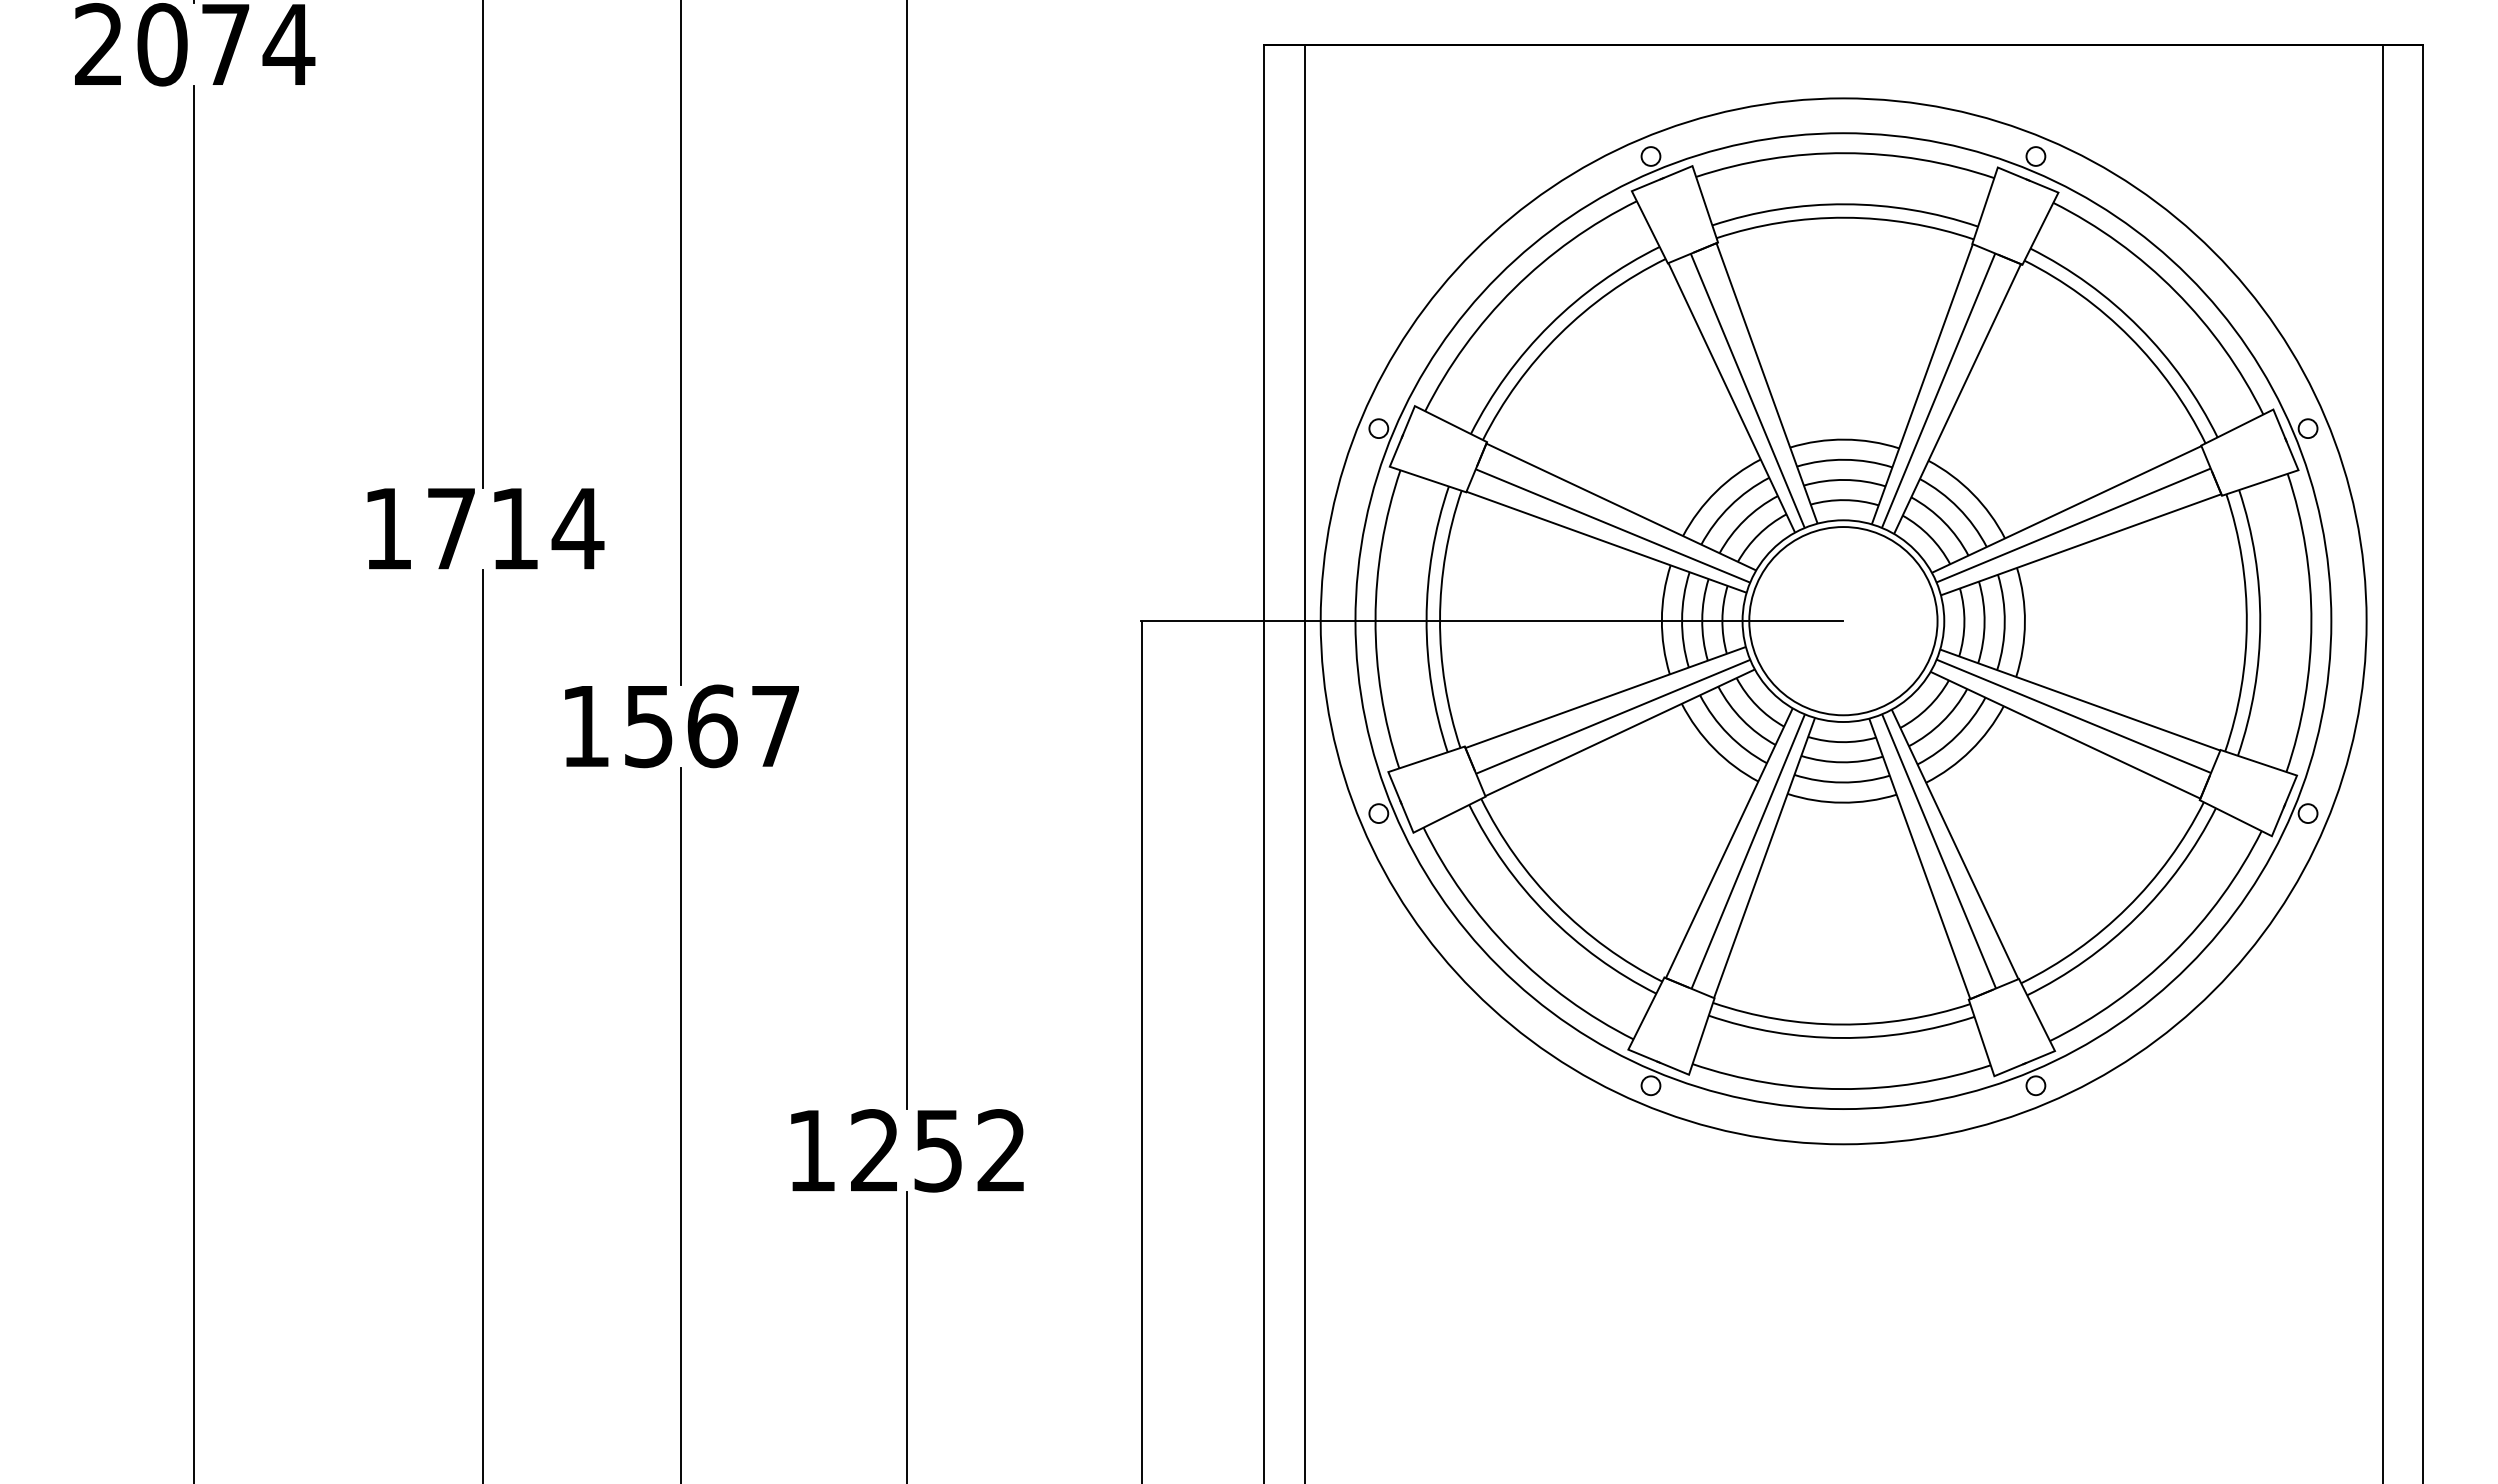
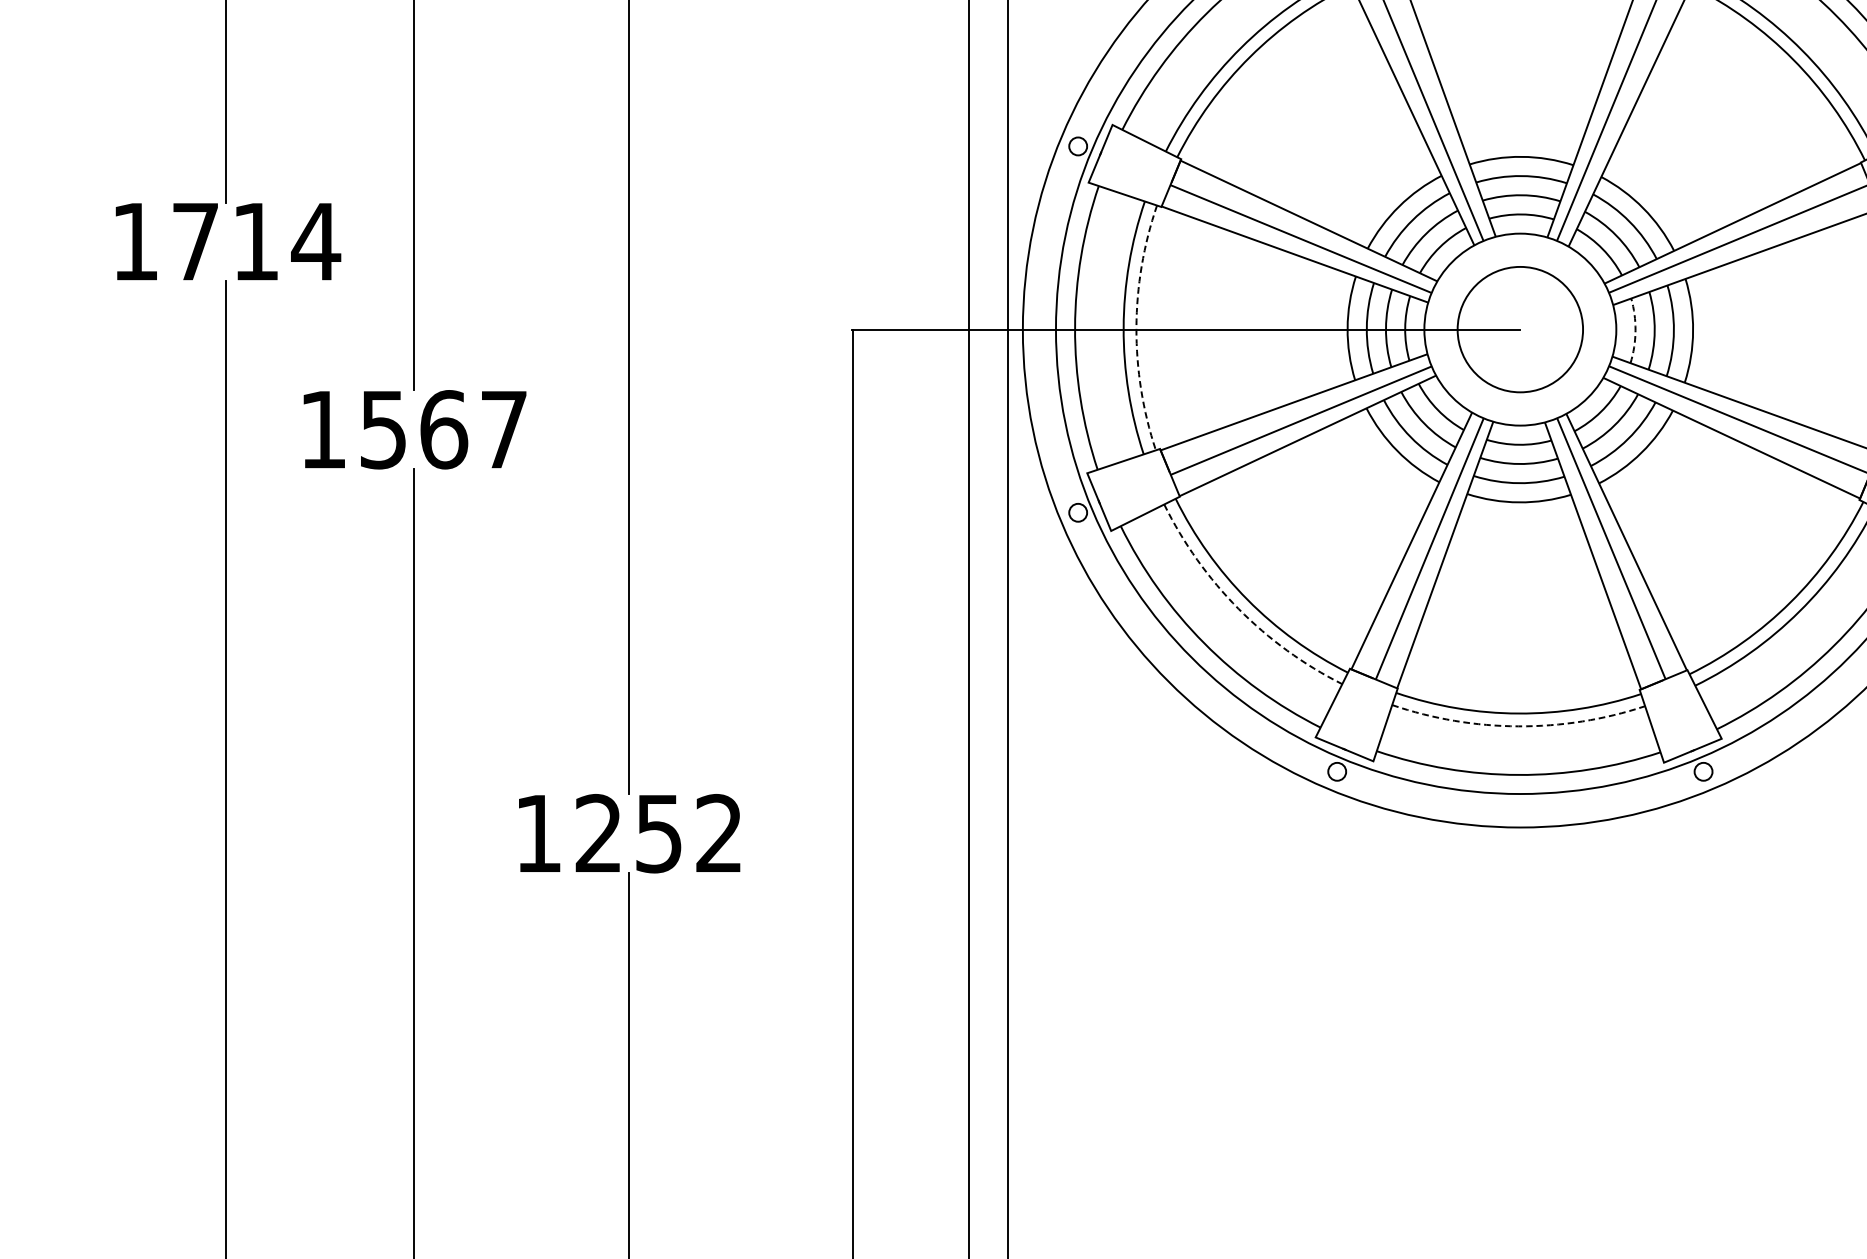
arc: (1440, 619) -> (1136, 328), solid -> dashed
circle: (1843, 621) -> (1520, 329), size x0.7
arc: (1964, 622) -> (1635, 330), solid -> dashed
arc: (1547, 914) -> (1238, 608), solid -> dashed
arc: (1841, 1038) -> (1518, 726), solid -> dashed

